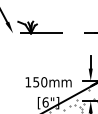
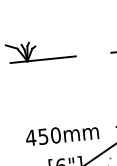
text: (28, 82) -> (31, 138), 150mm -> 450mm

